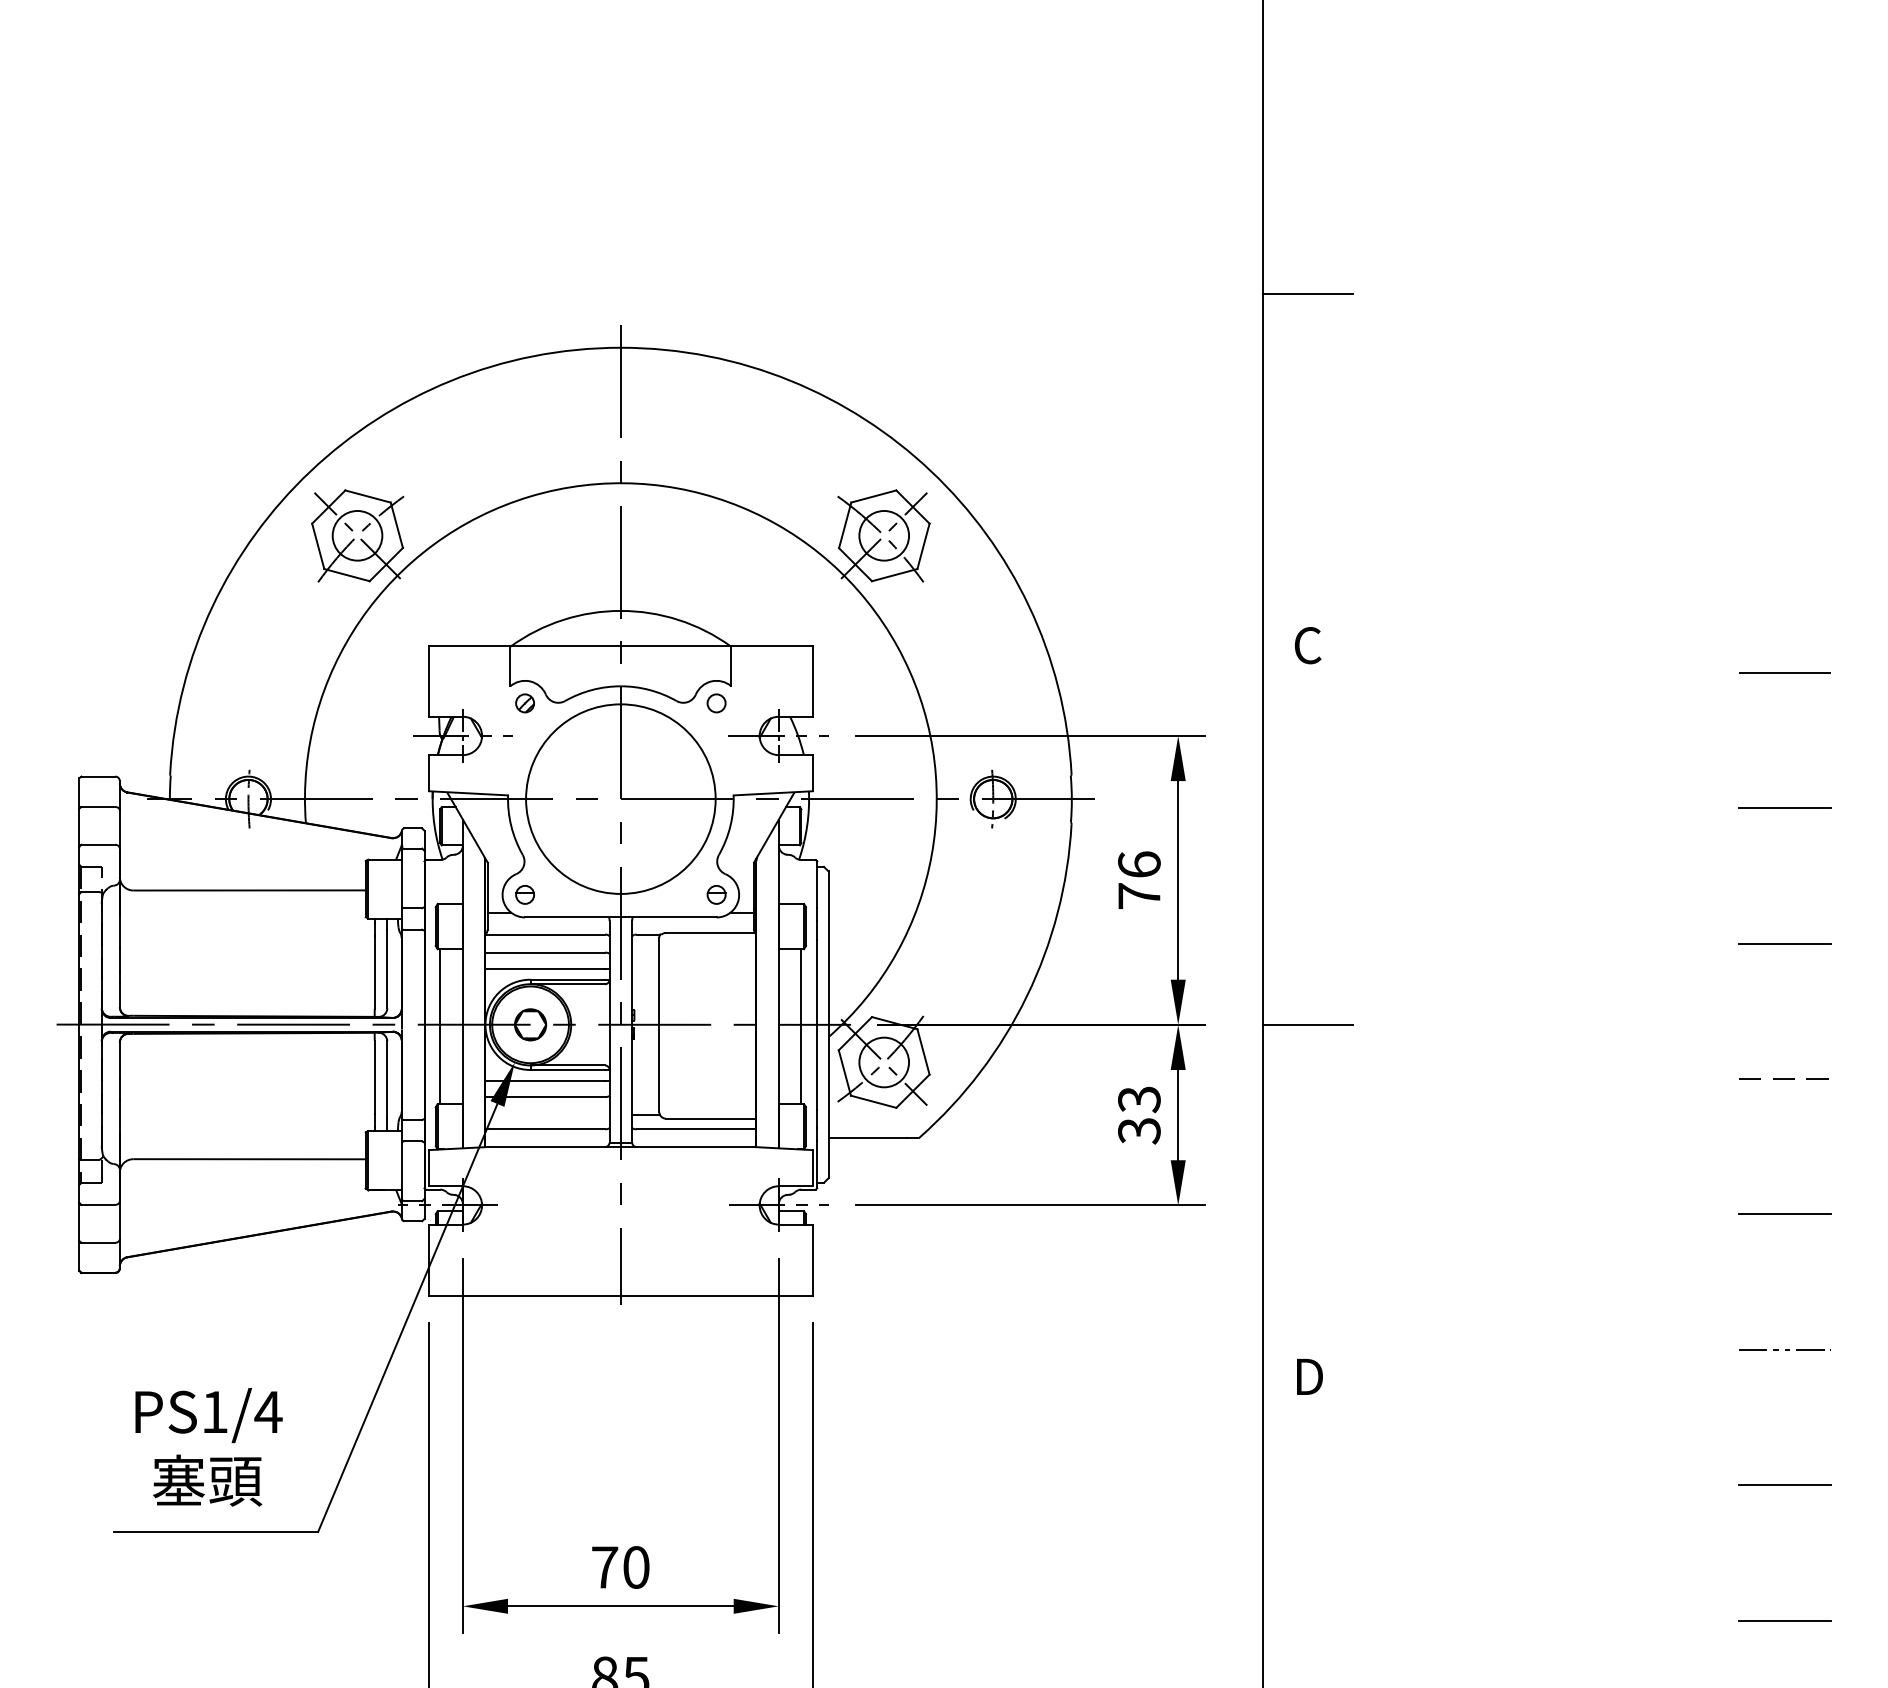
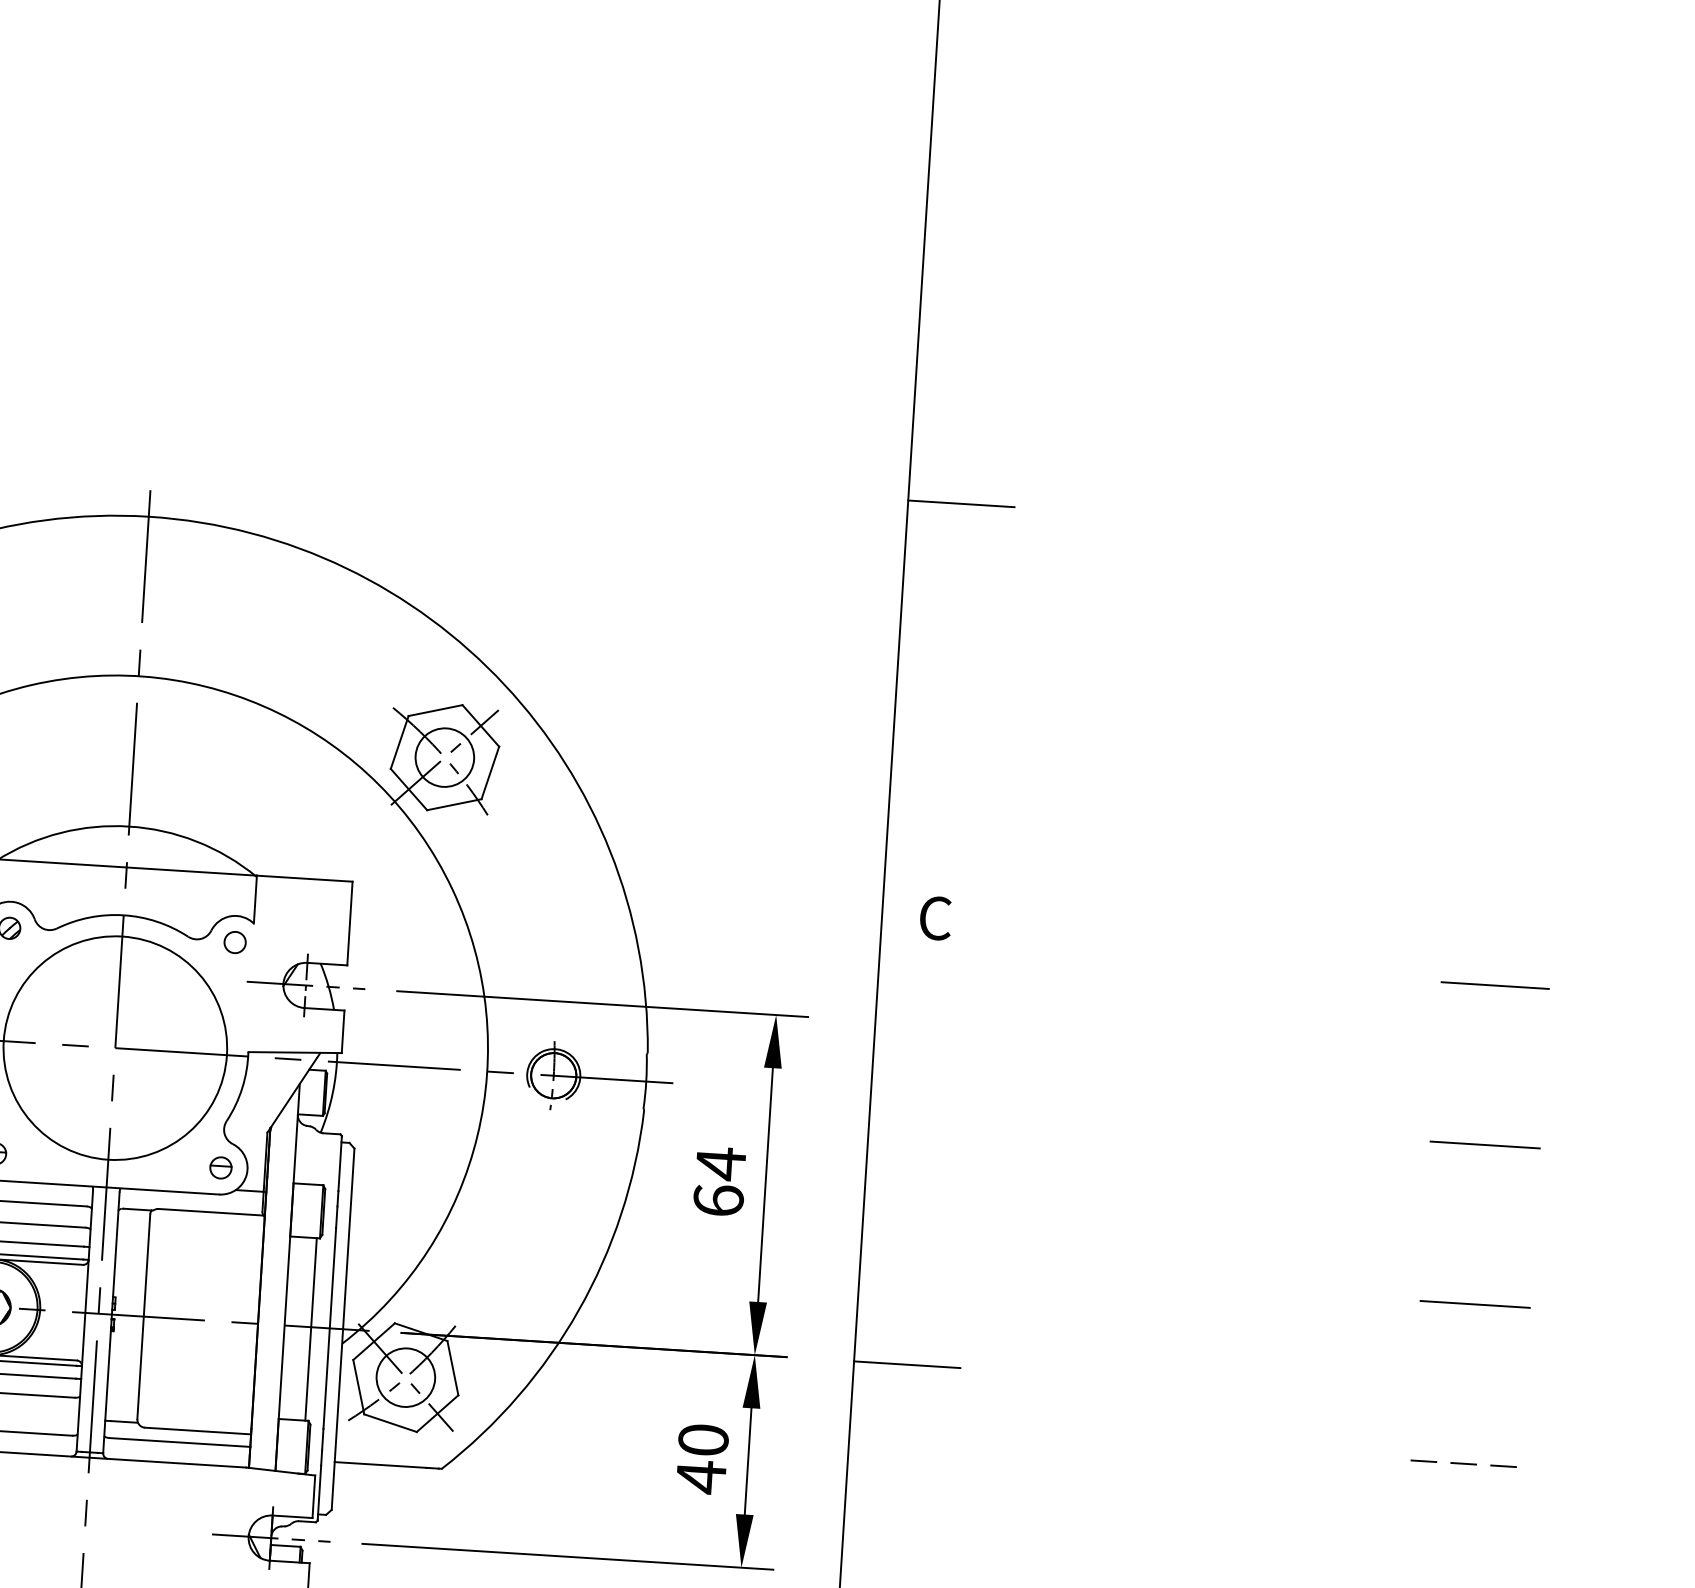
text: (1139, 879) -> (719, 1181), 76 -> 64
text: (1139, 1115) -> (702, 1458), 33 -> 40

